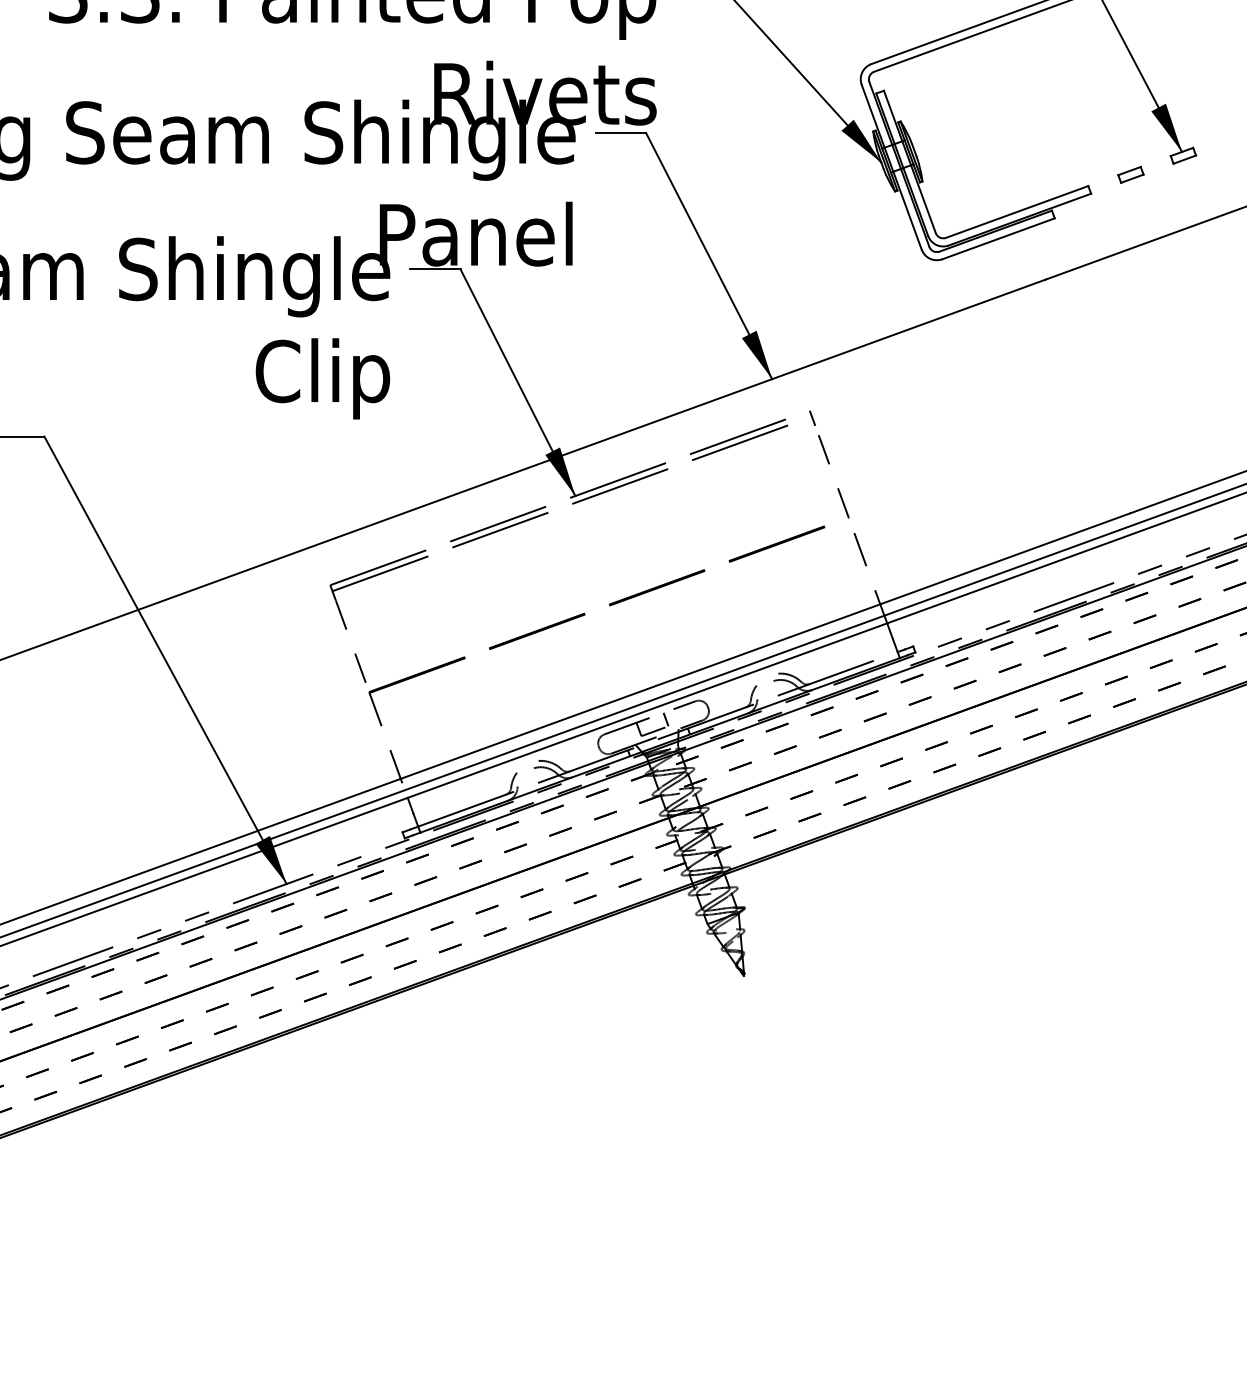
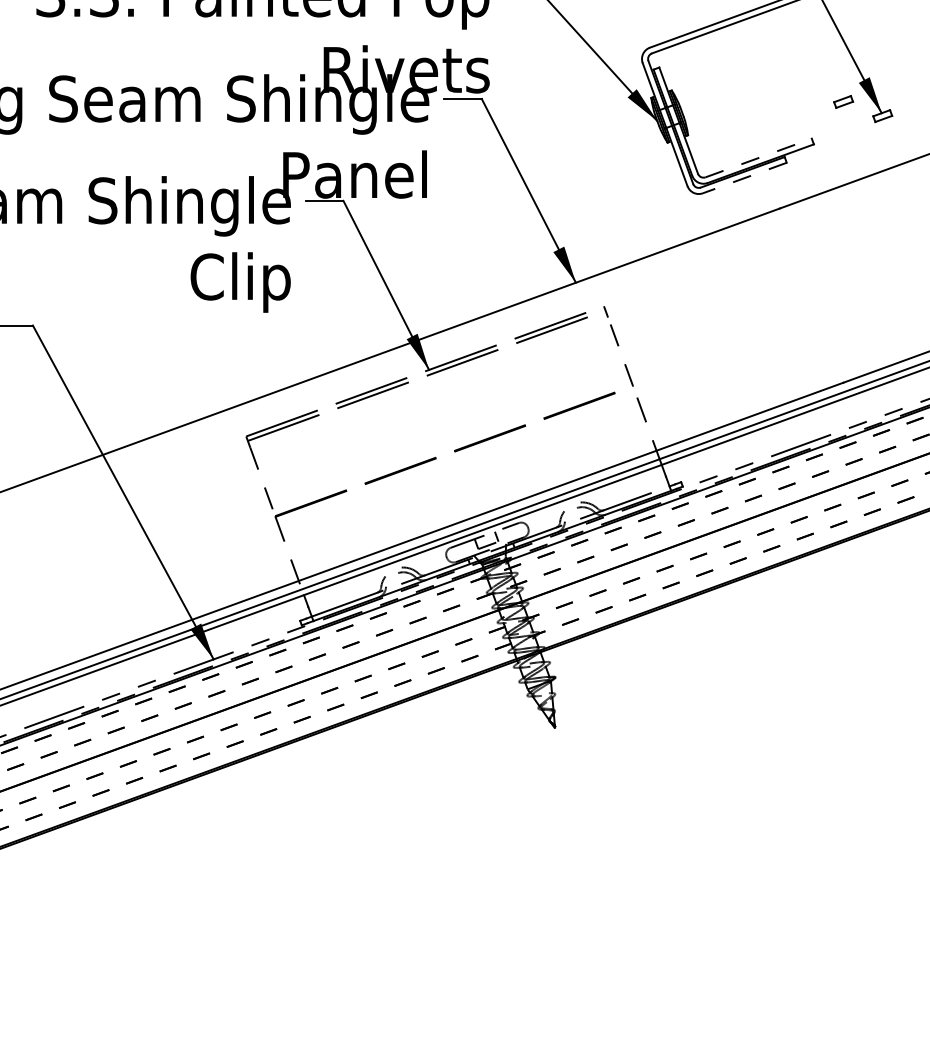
part: (1130, 174) -> (843, 101), moved
line: (1017, 211) -> (758, 157), solid -> dashed
line: (998, 238) -> (744, 177), solid -> dashed

